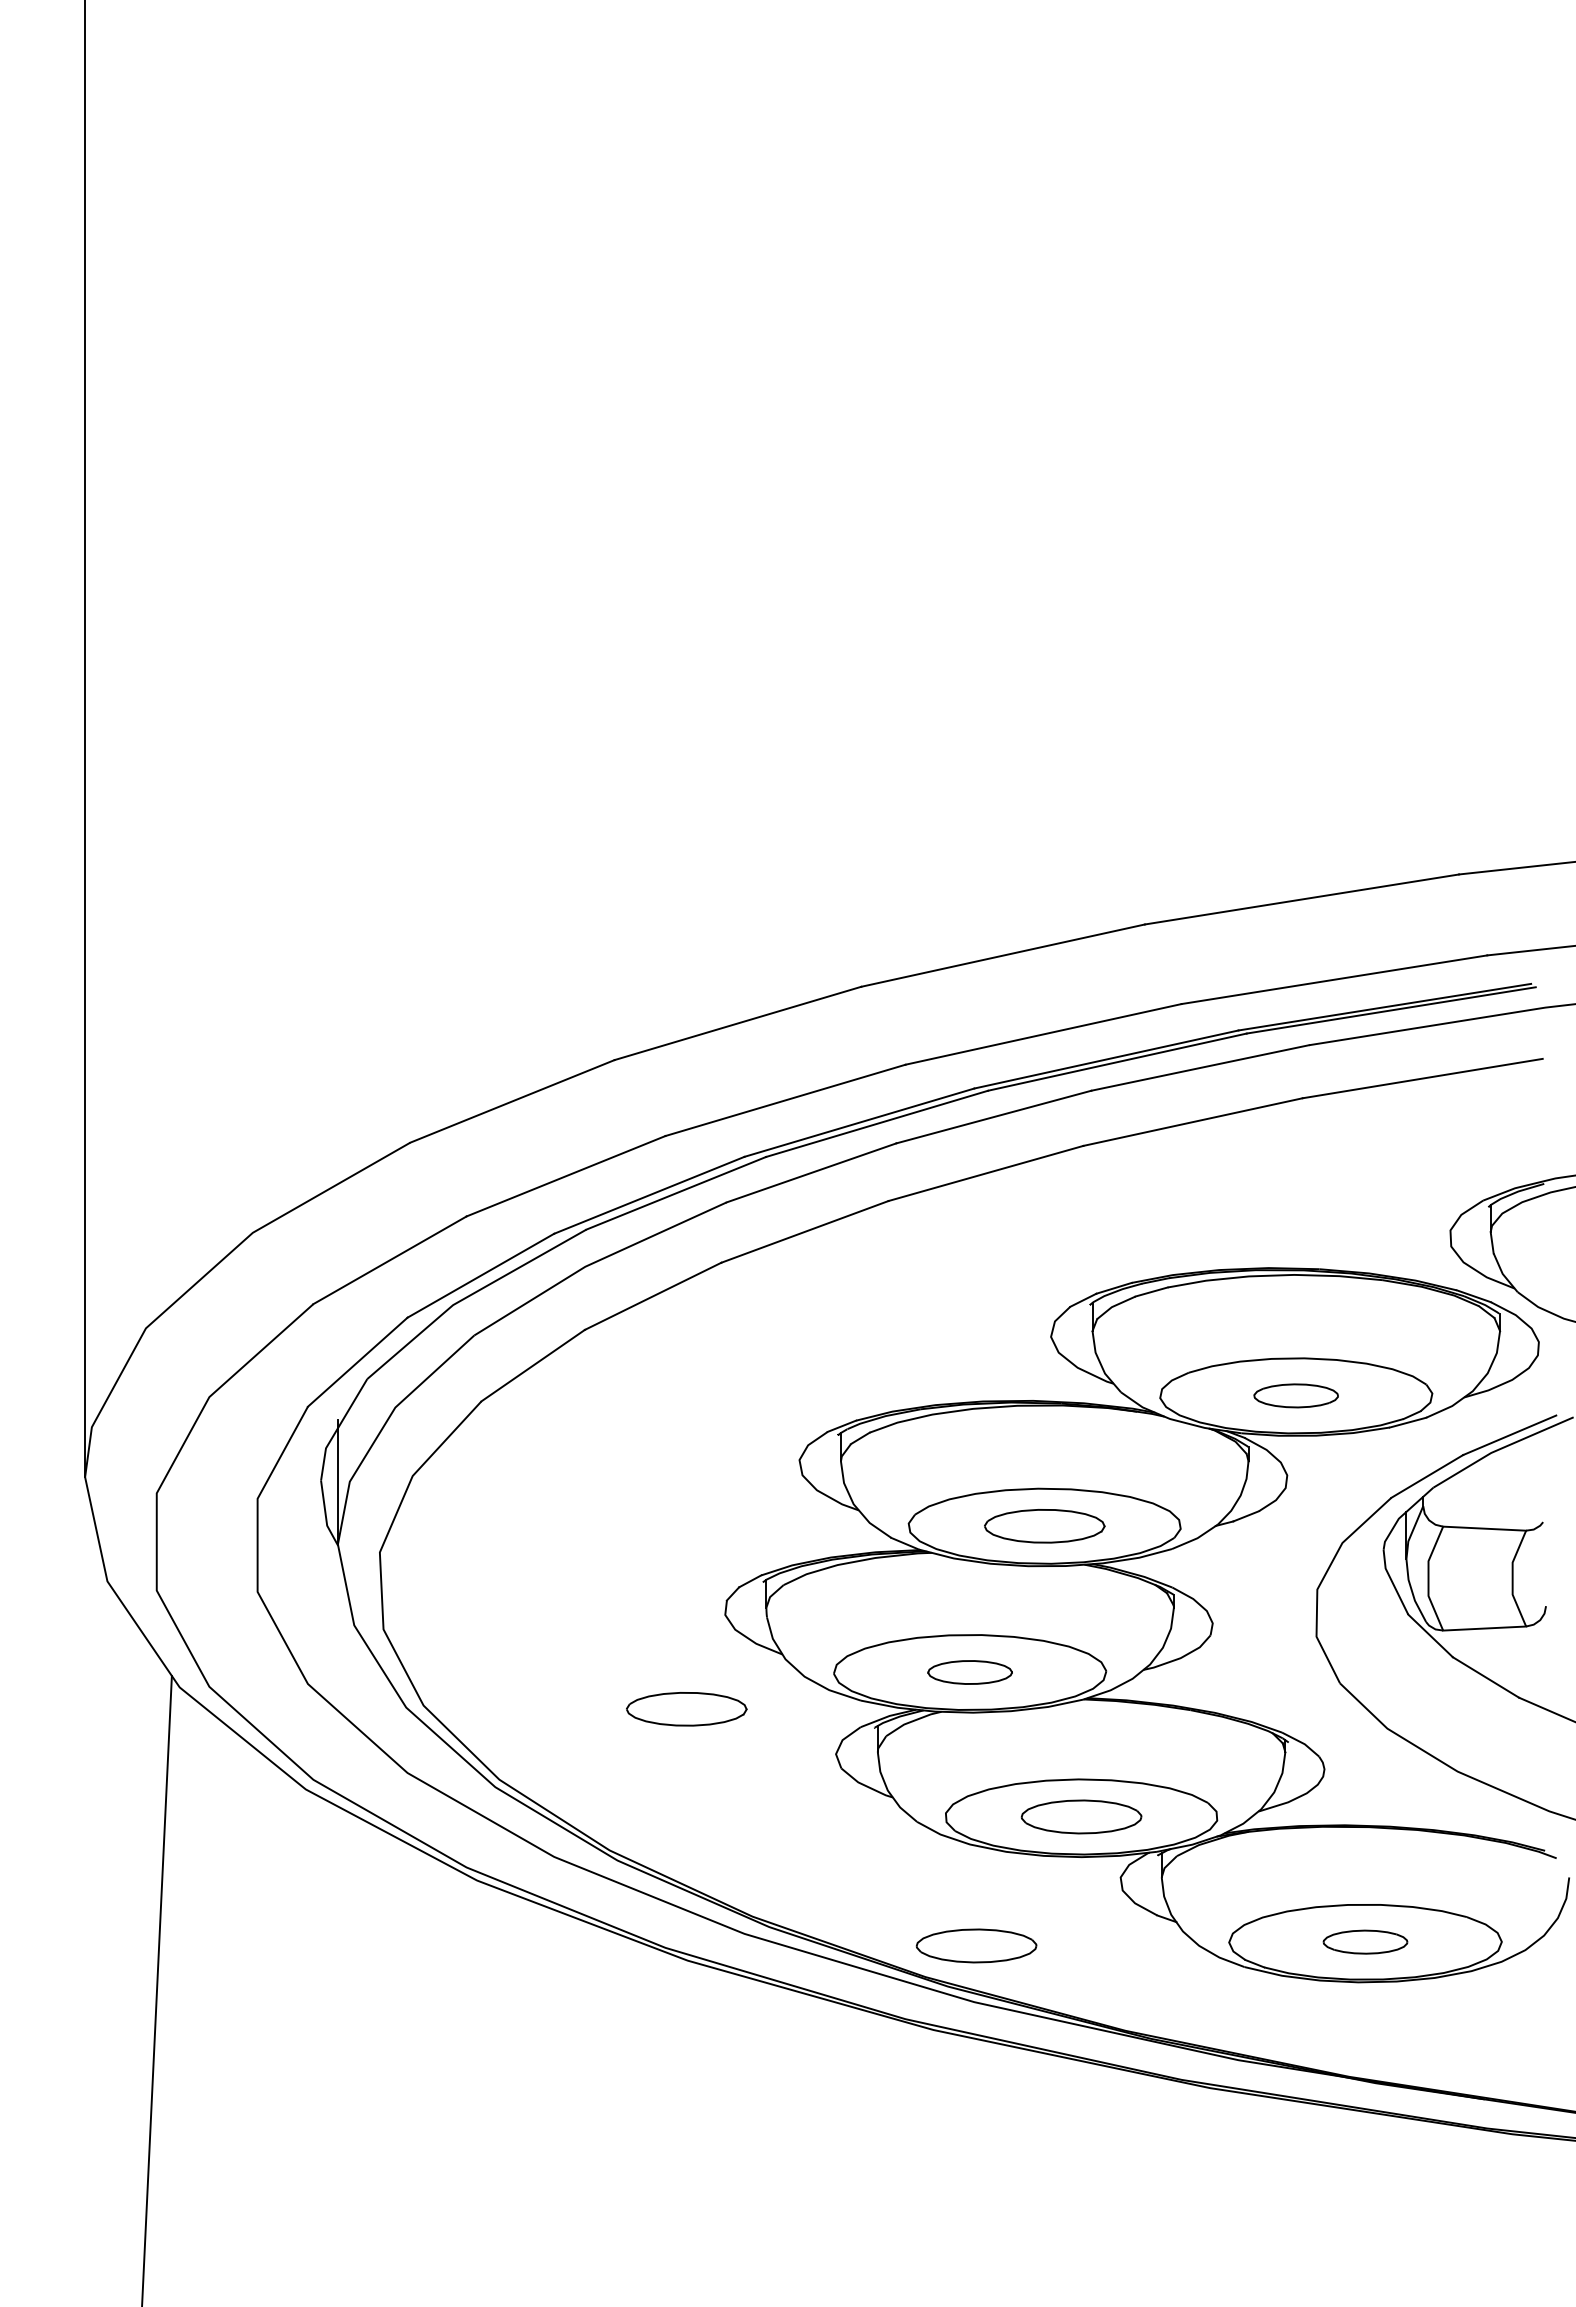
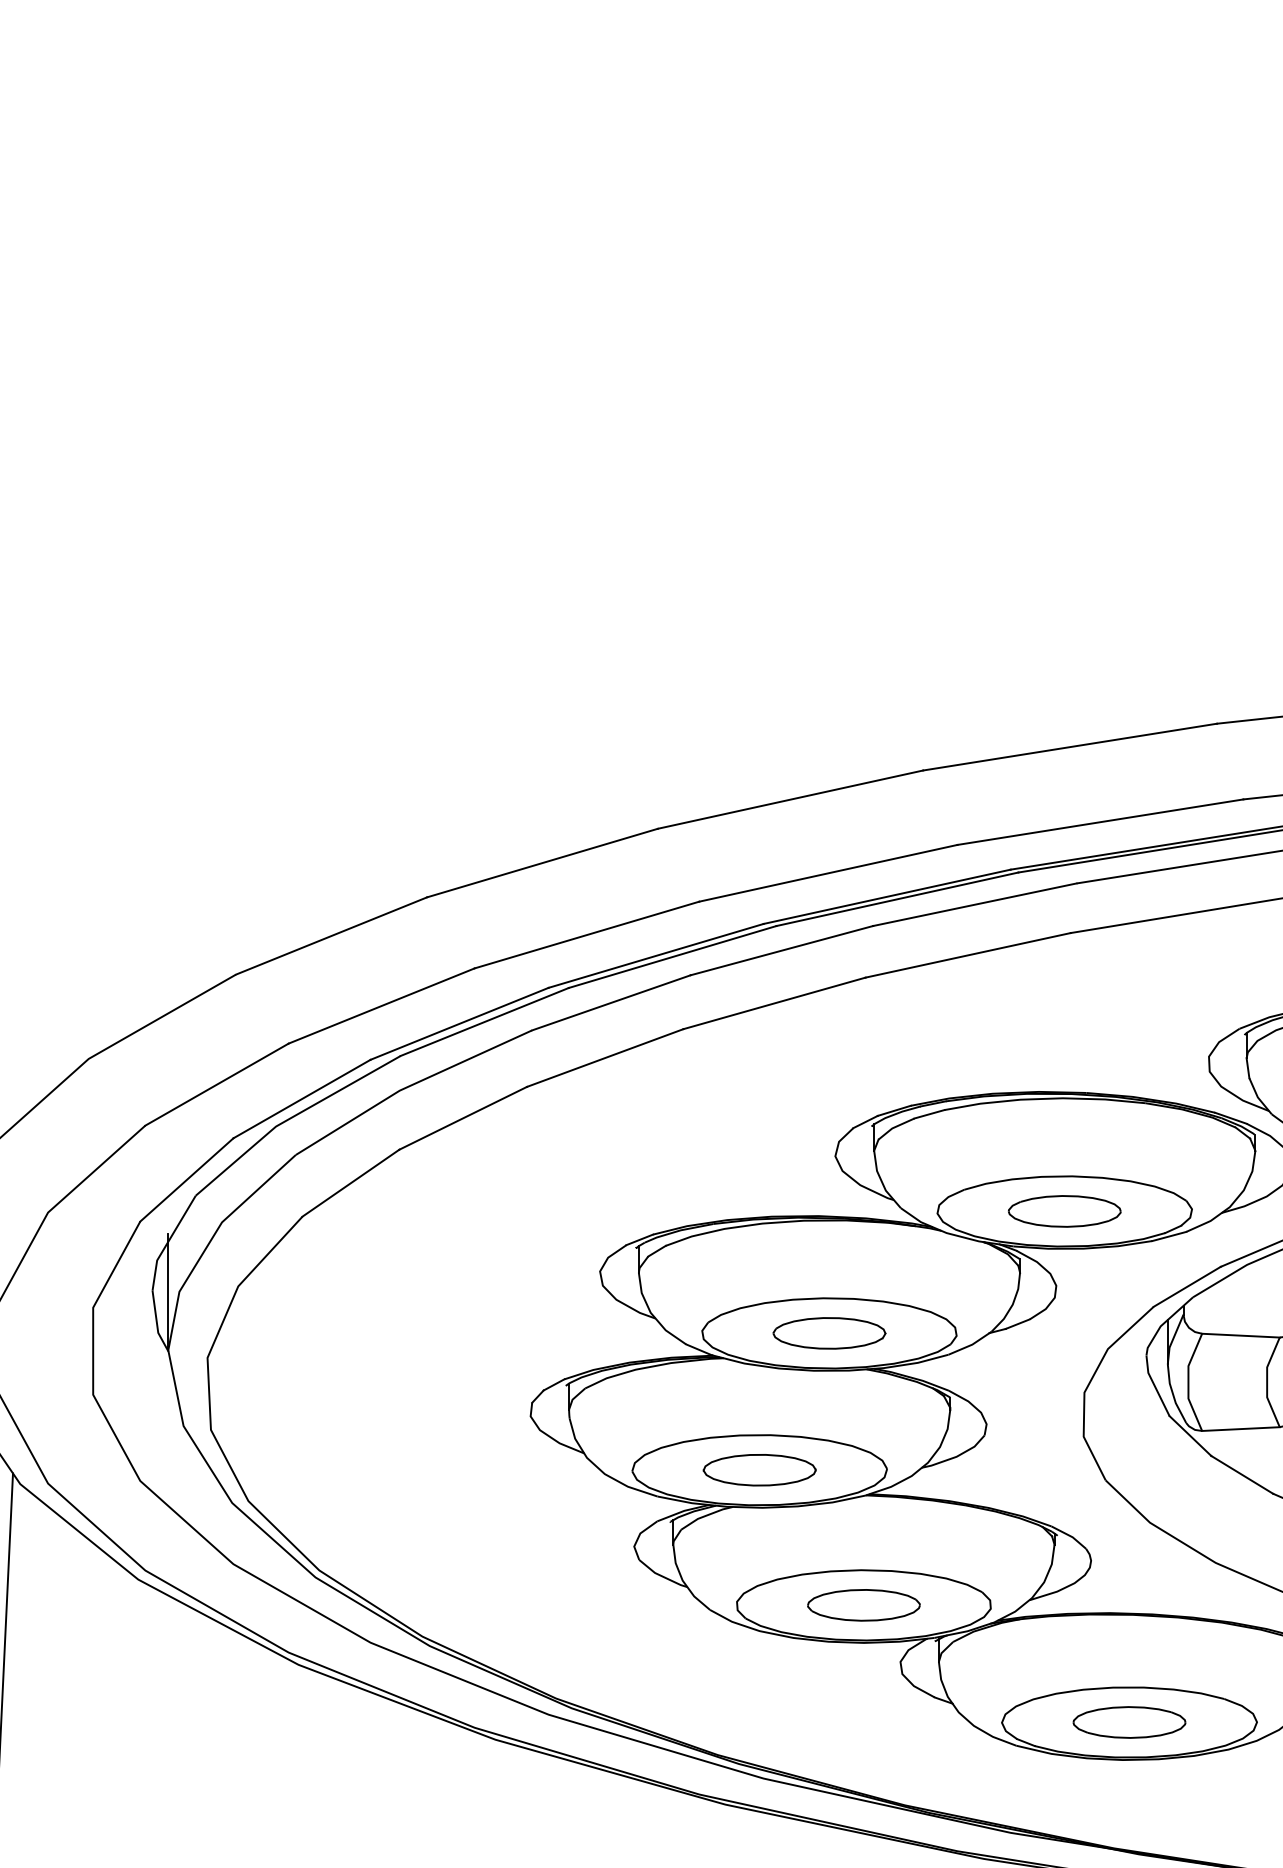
part: (1295, 1395) -> (1064, 1211), size x1.43
part: (969, 1672) -> (759, 1470), size x1.43
part: (686, 1709) -> (494, 1504), removed
part: (1365, 1941) -> (1129, 1721), size x1.43
part: (976, 1945) -> (765, 1725), removed

